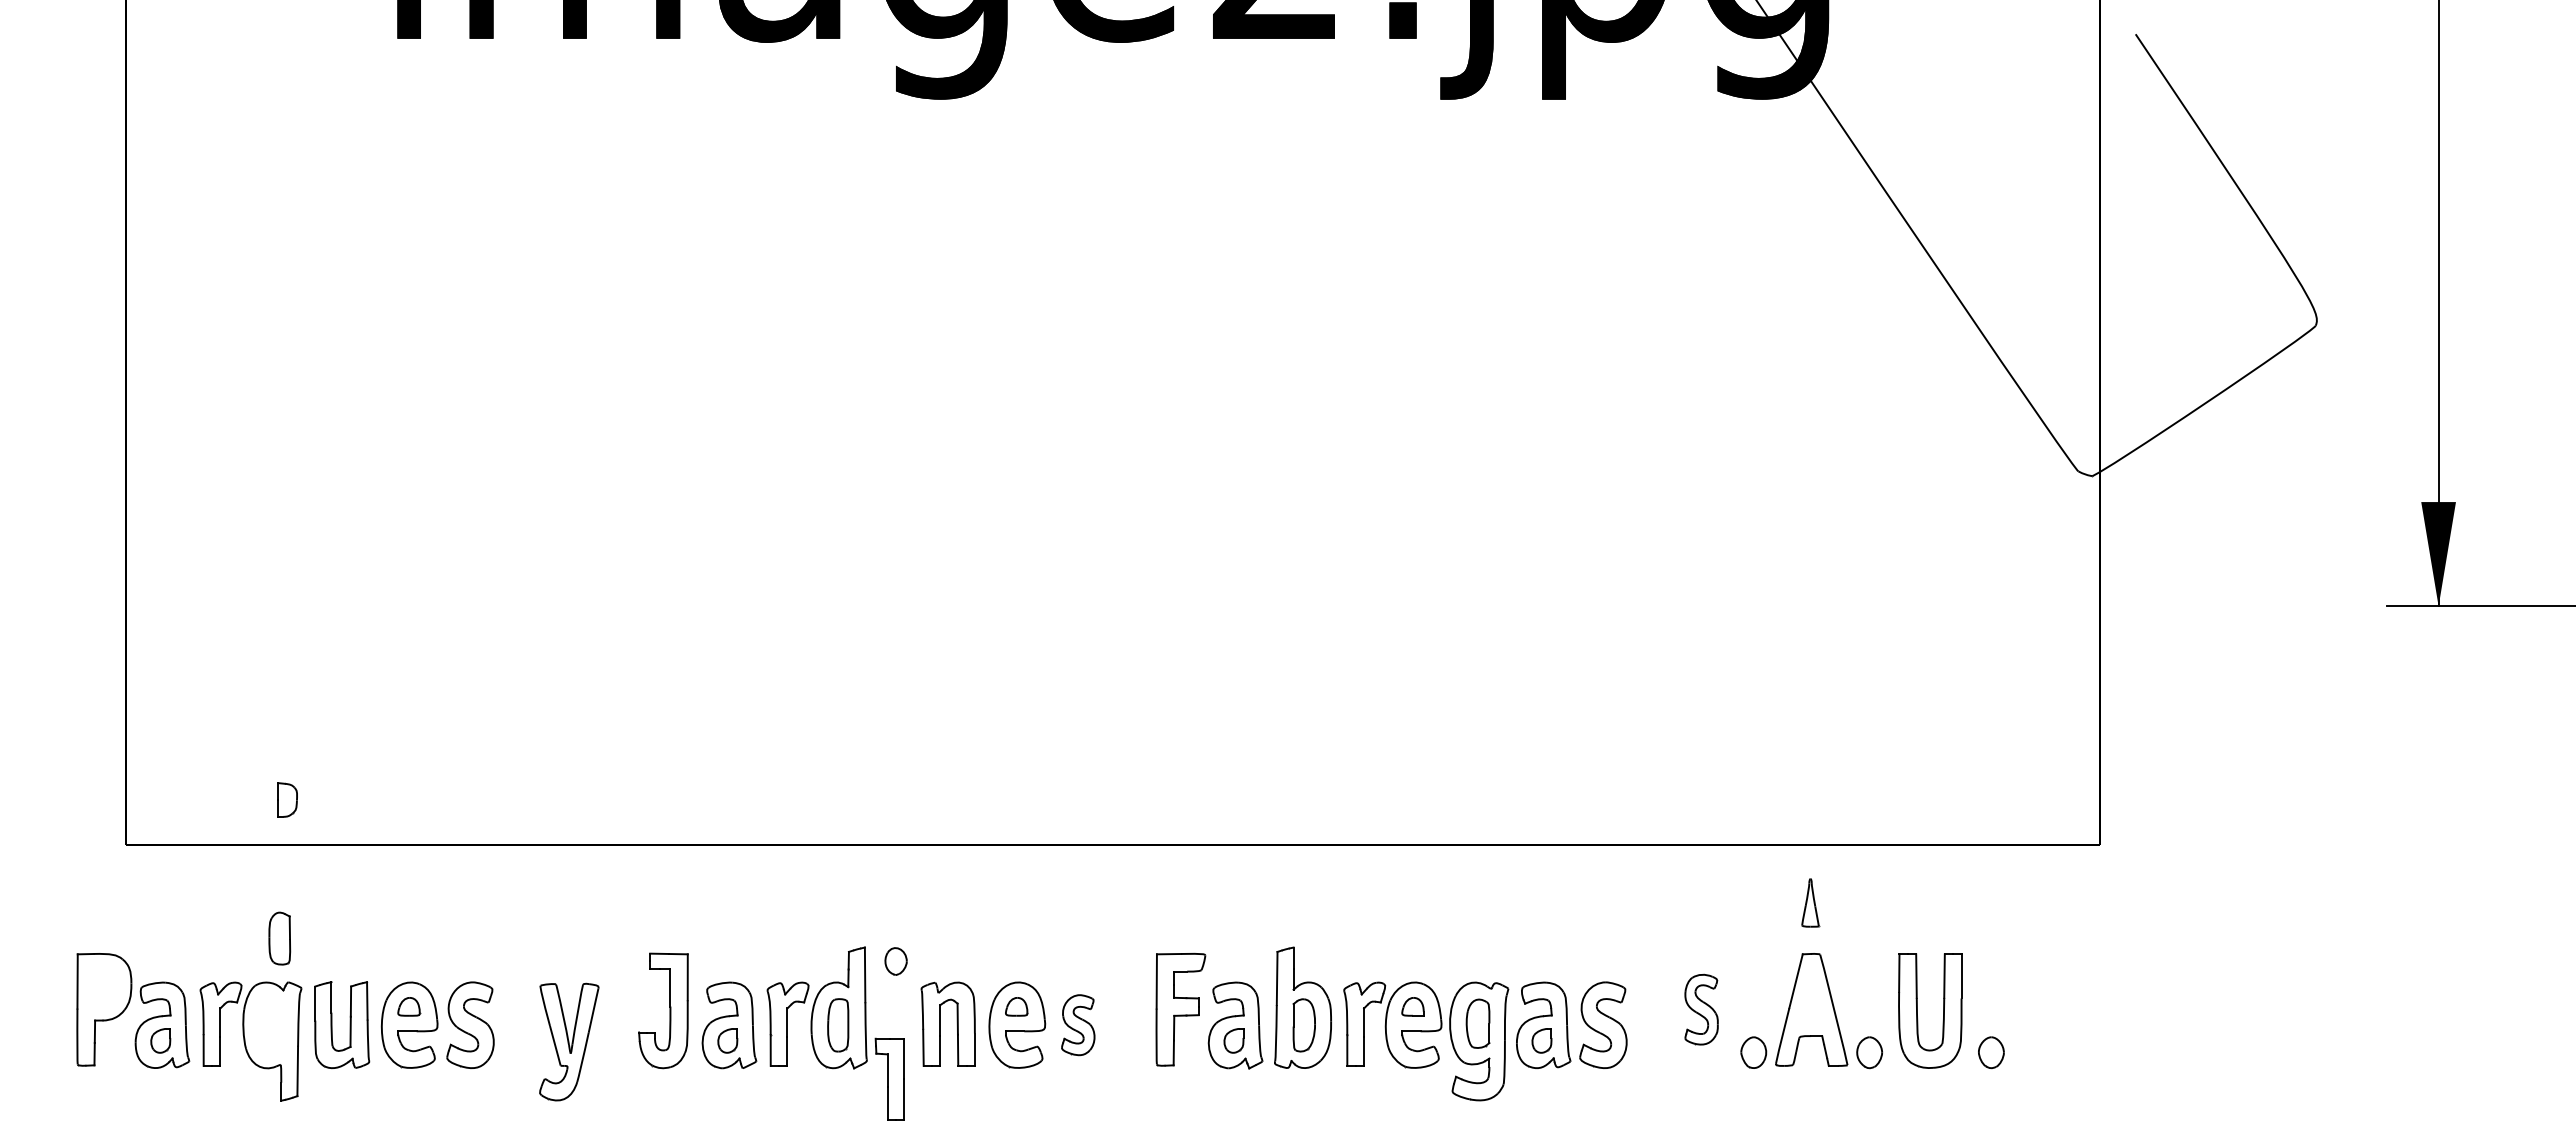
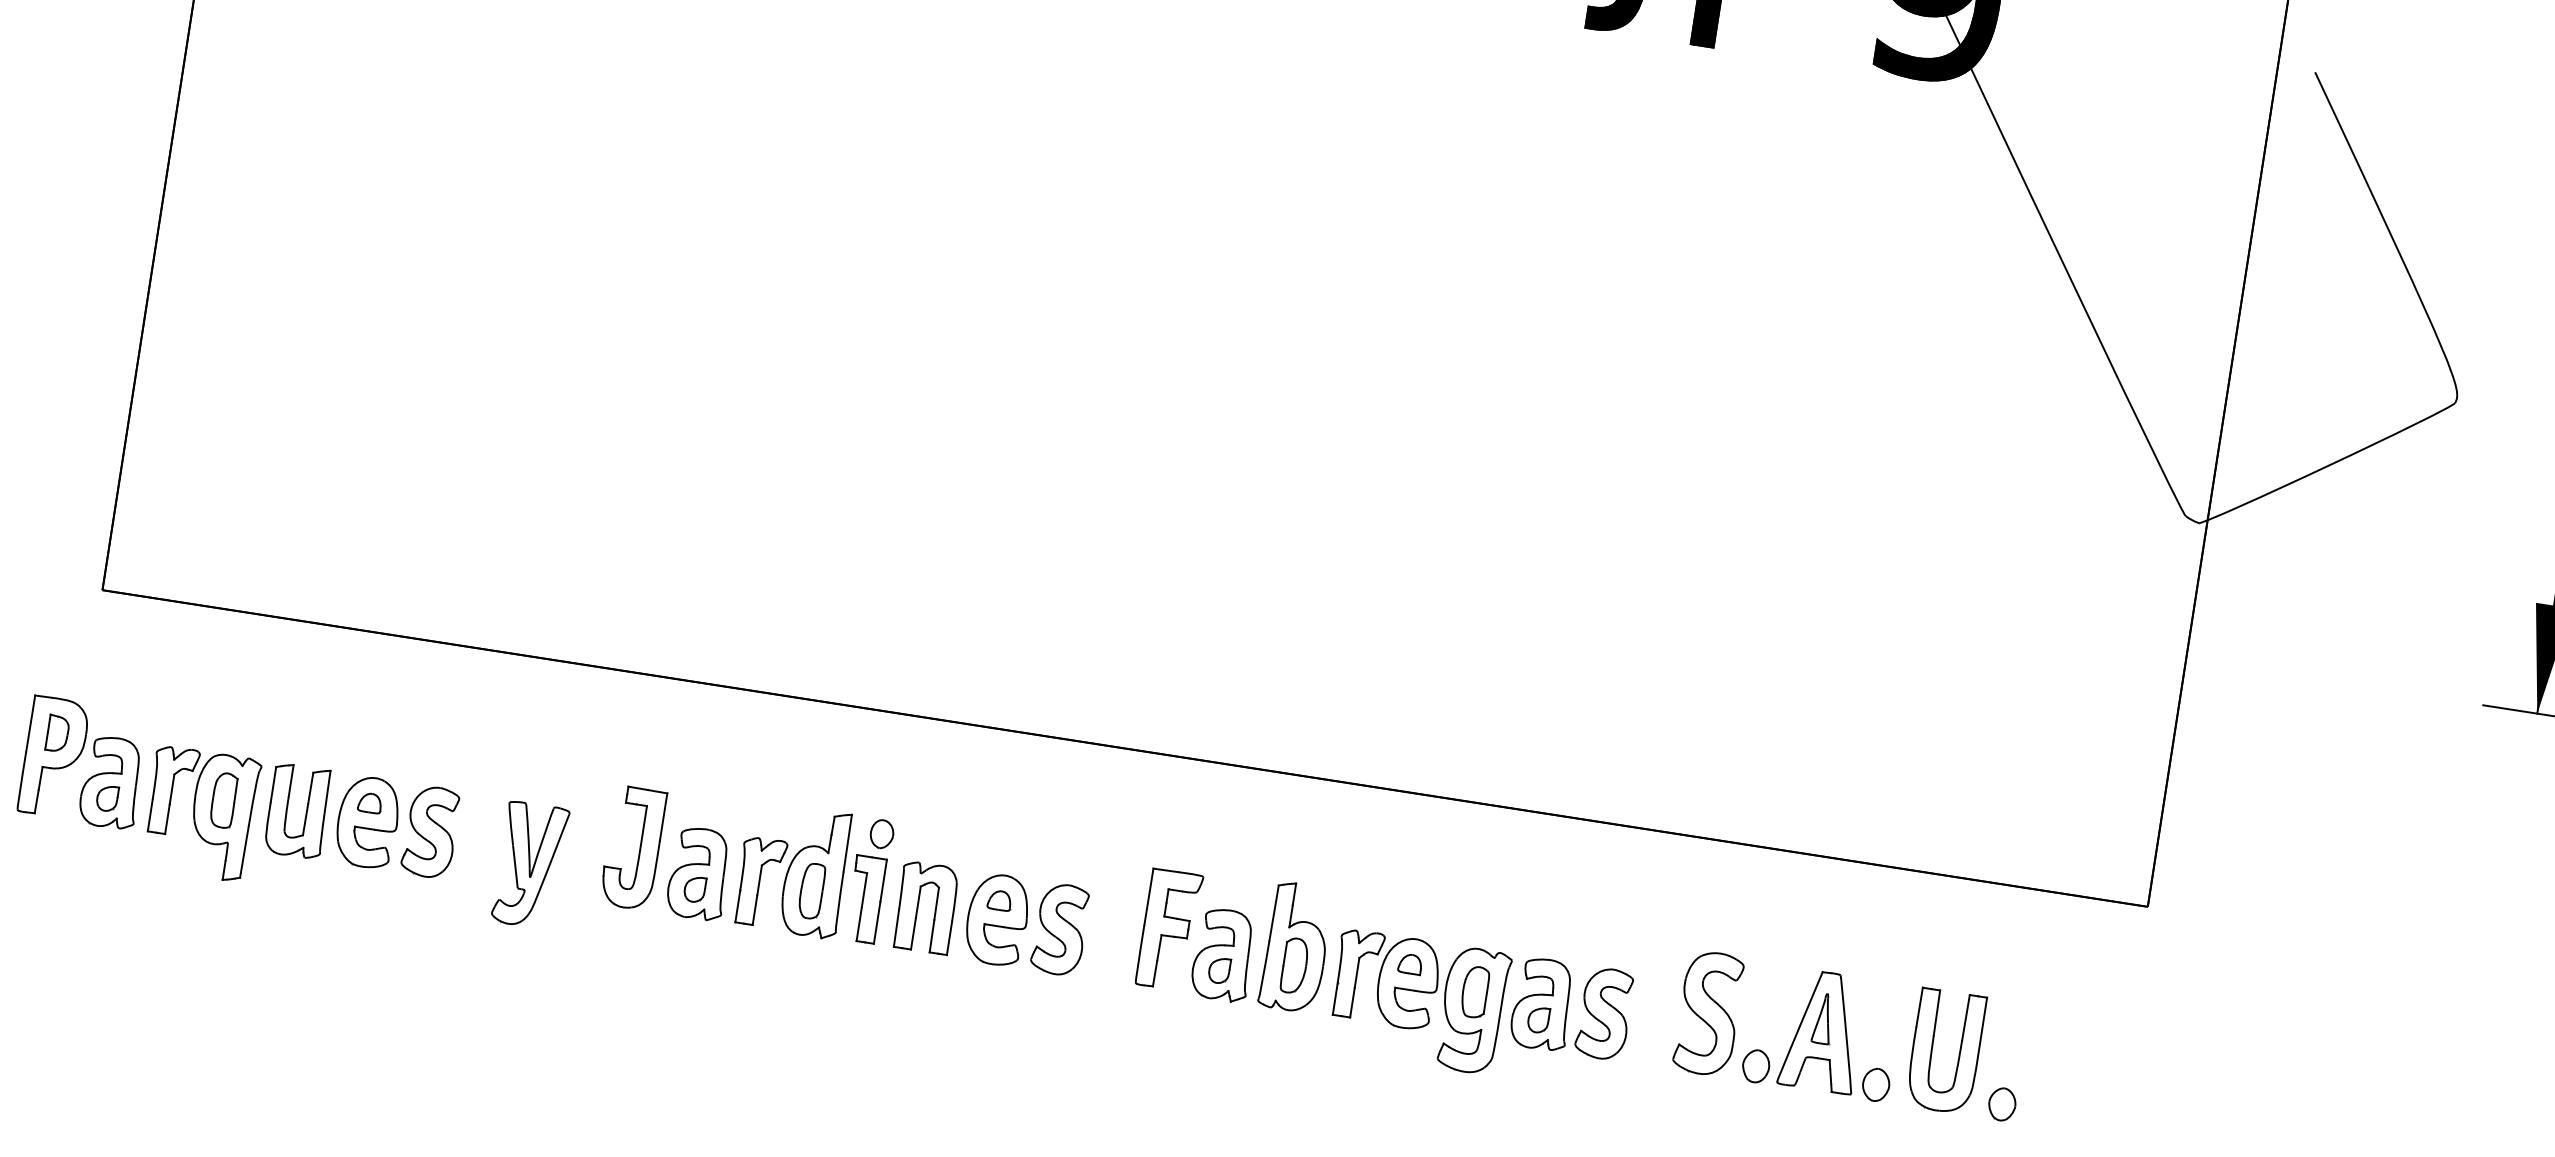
part: (287, 799) -> (57, 733), moved
part: (1810, 902) -> (1823, 1018), moved
part: (279, 938) -> (223, 800), moved
part: (1701, 1009) -> (1708, 1013), size x1.67
part: (1078, 1024) -> (1060, 928), size x1.43
part: (889, 1078) -> (865, 898), moved

